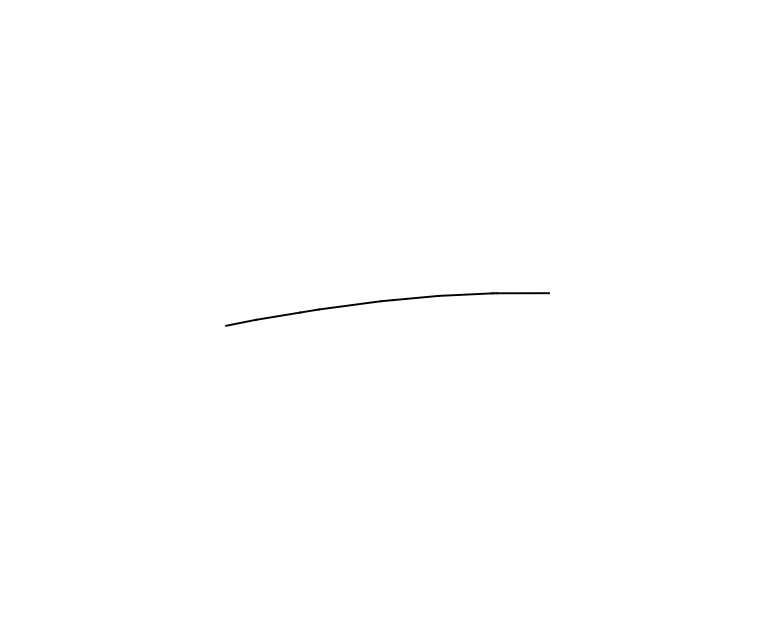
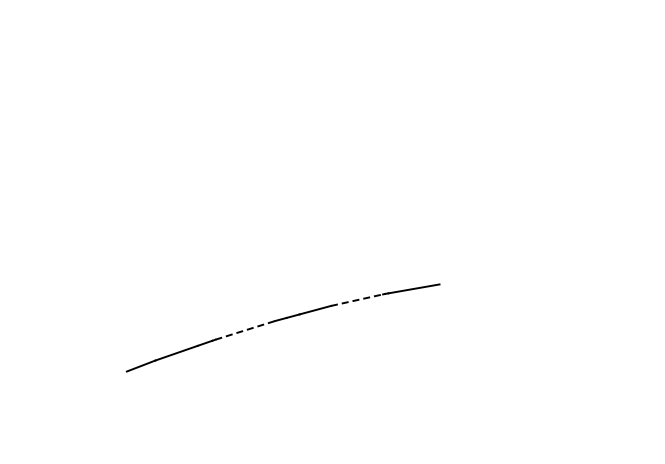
line: (465, 294) -> (357, 299), solid -> dashed
line: (350, 305) -> (246, 330), solid -> dashed

